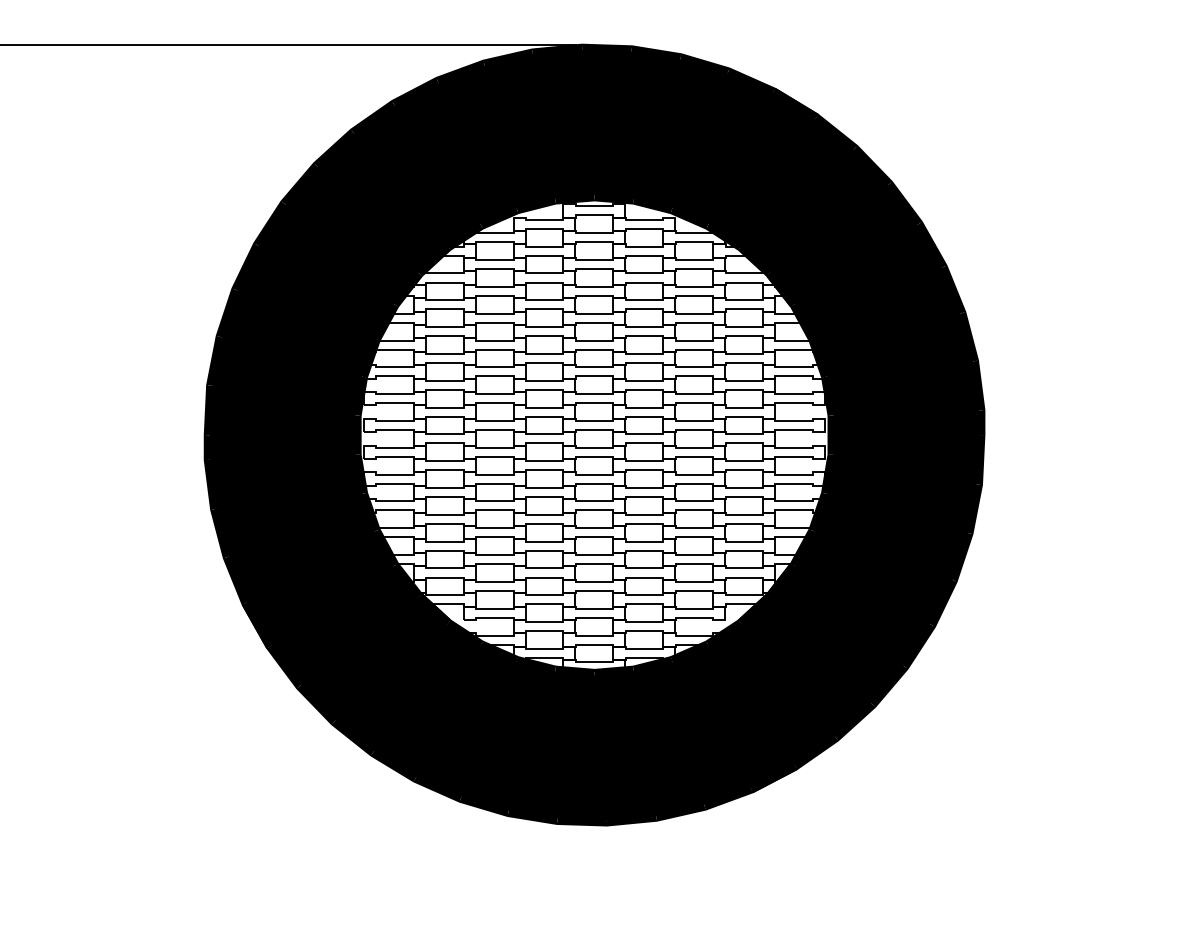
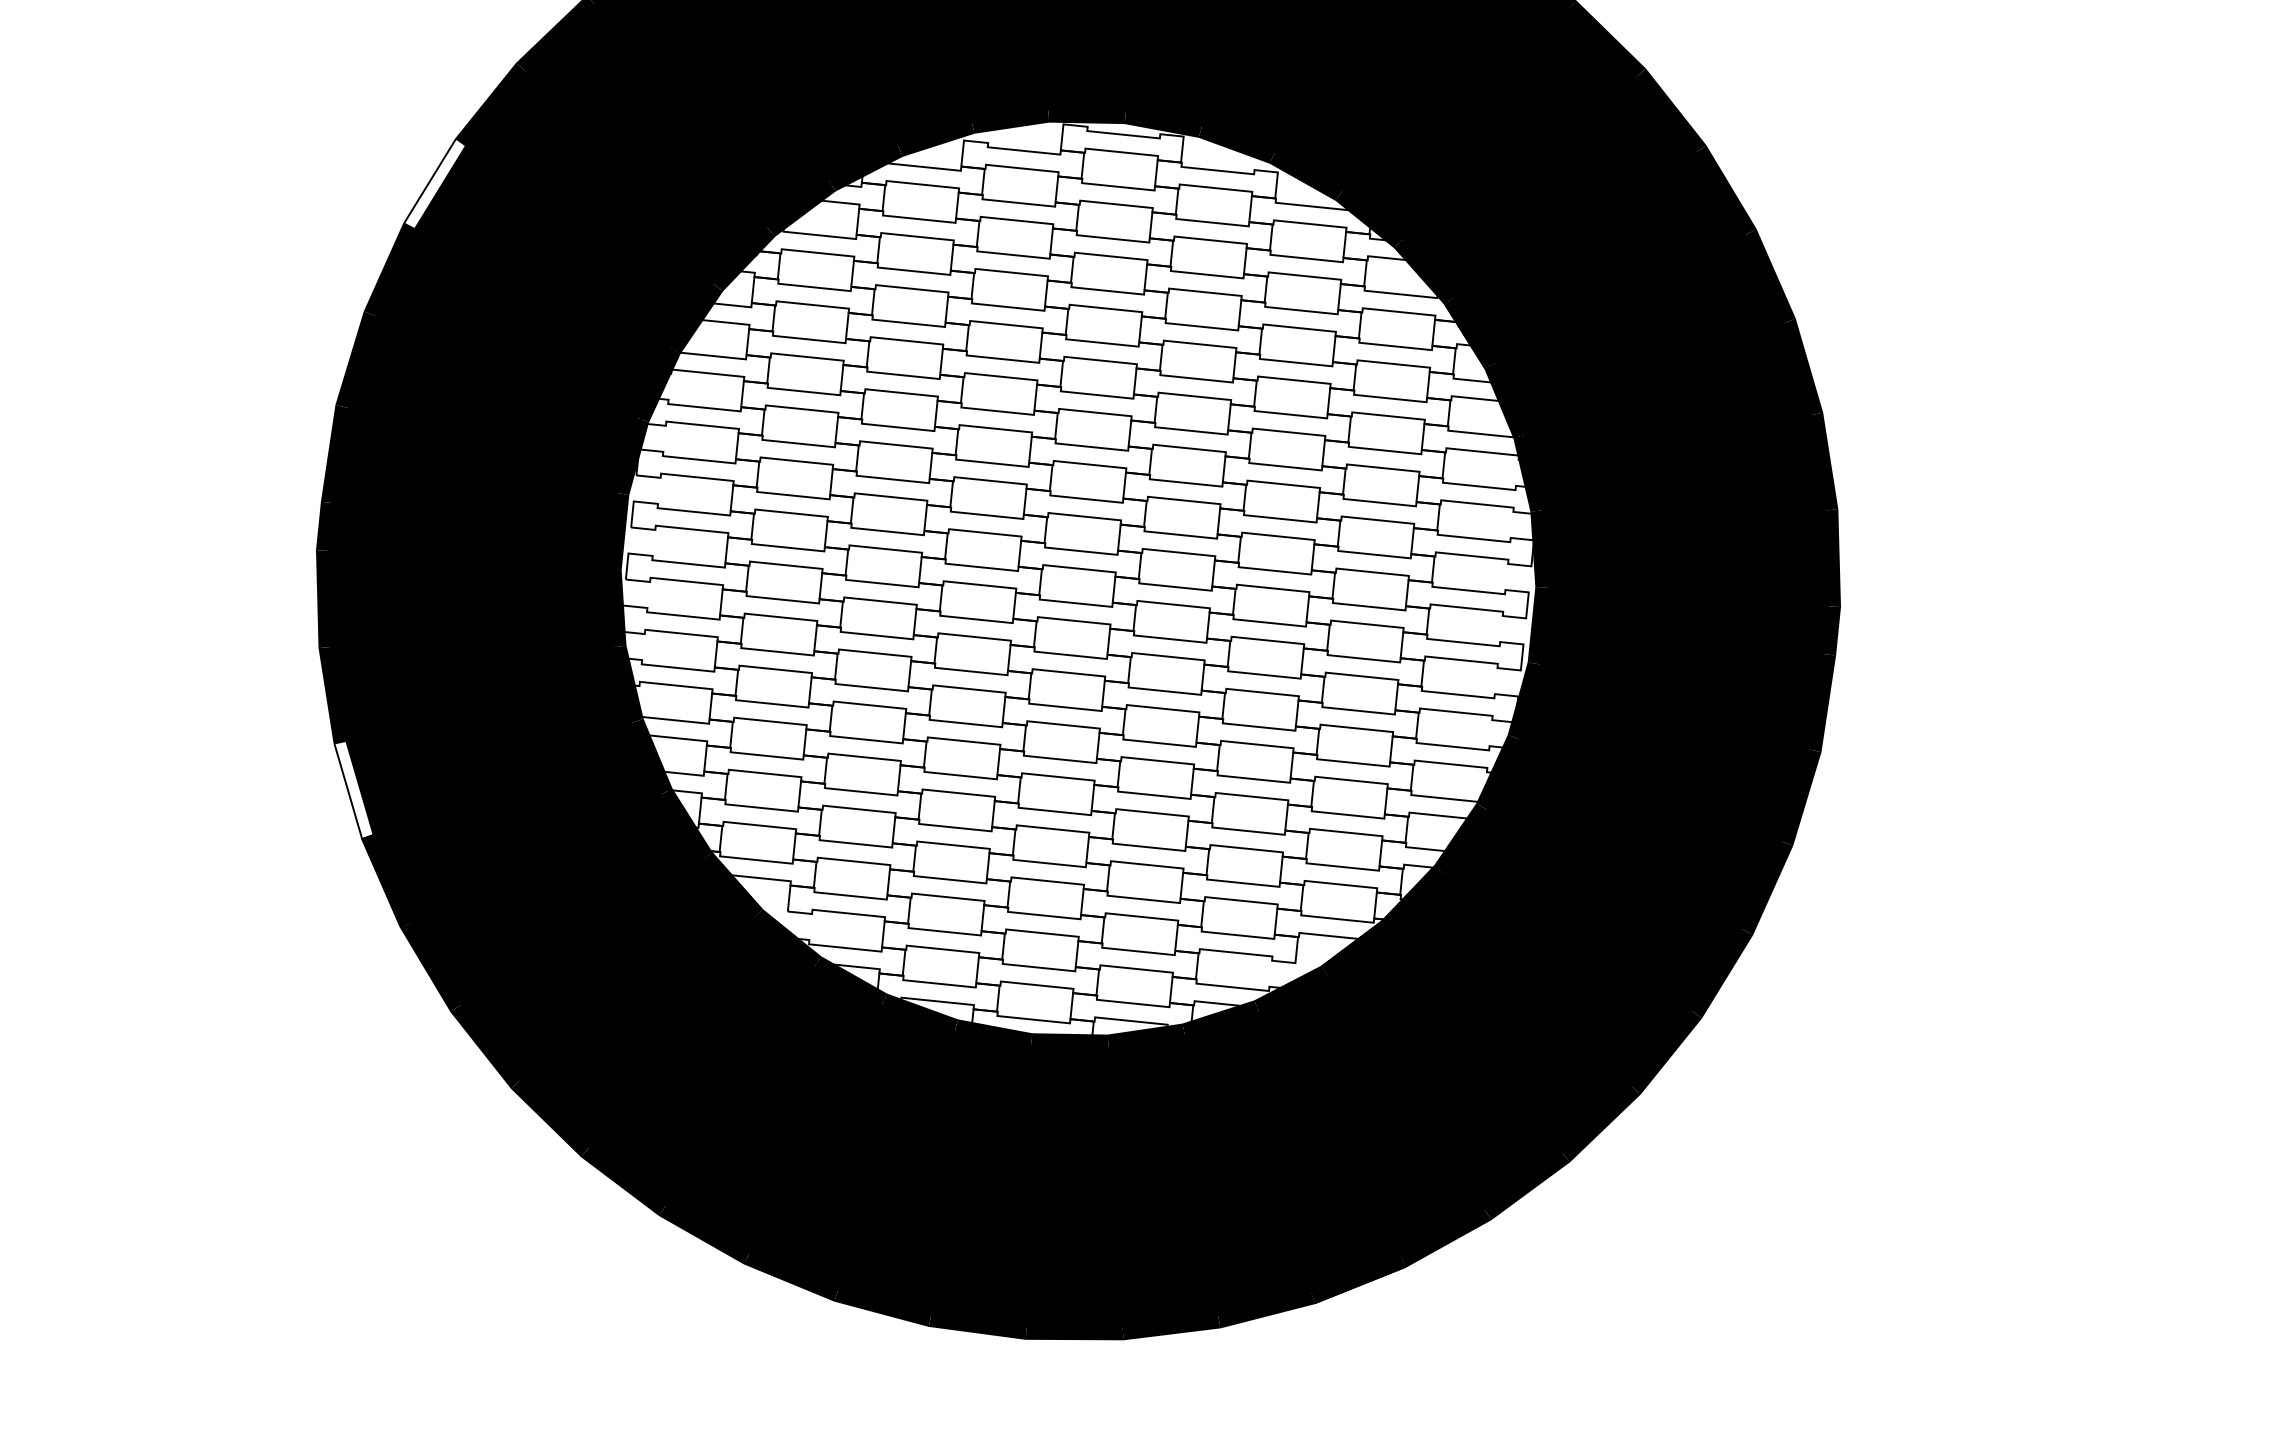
fill: (245, 266) -> (434, 182), removed
fill: (235, 580) -> (352, 790), removed

